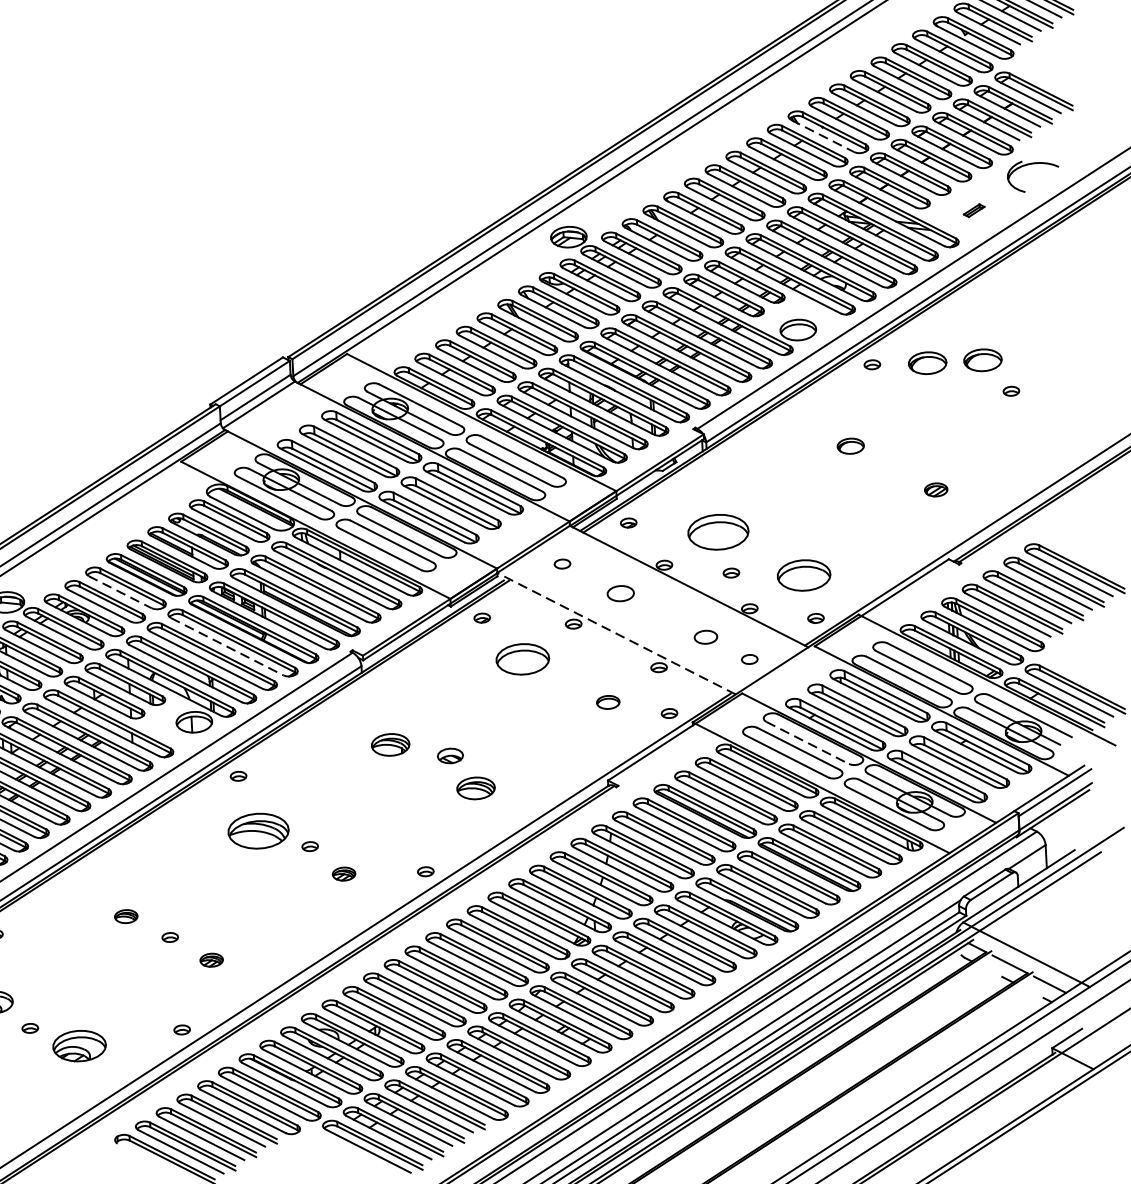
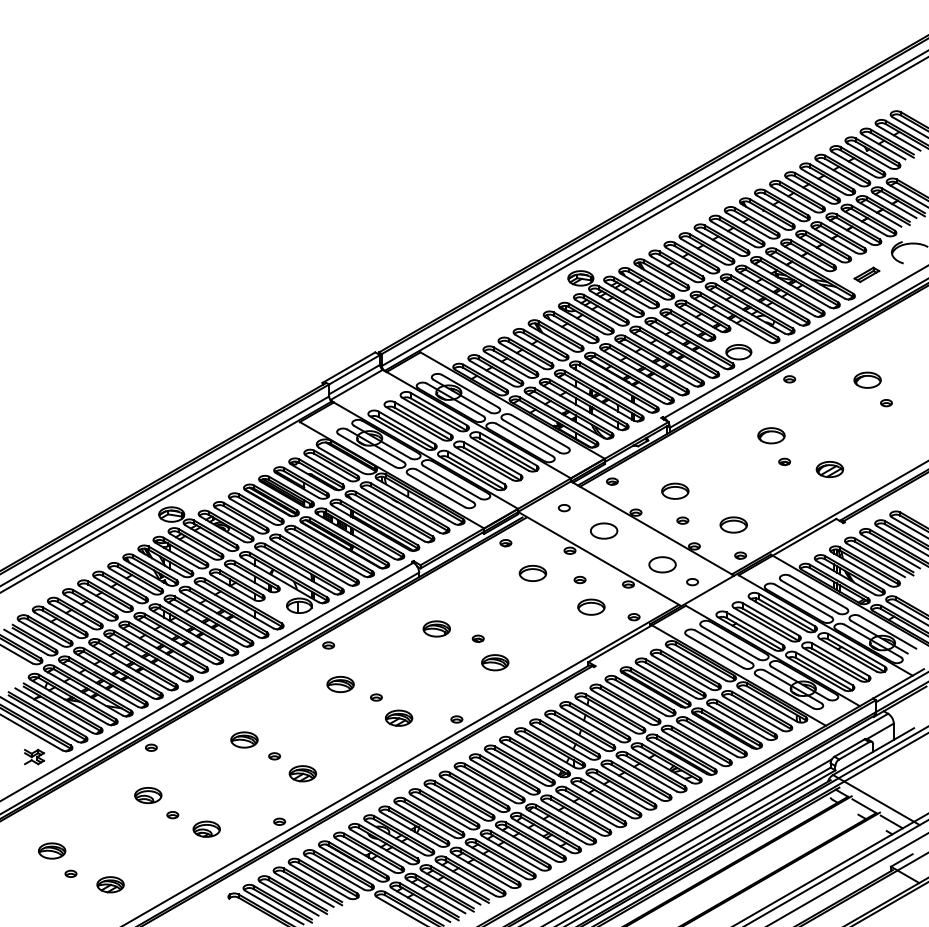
line: (823, 135) -> (763, 216), dashed -> solid
part: (973, 210) -> (866, 274), size x1.67
part: (927, 362) -> (828, 379), removed
part: (850, 445) -> (771, 435), size x1.43
part: (871, 481) -> (784, 461), added
part: (935, 489) -> (829, 469), size x1.67
part: (718, 530) -> (675, 490), size x0.62
part: (803, 574) -> (733, 524), size x0.71
line: (120, 592) -> (252, 511), dashed -> solid
part: (621, 592) -> (604, 530), size x1.43
line: (616, 632) -> (599, 558), dashed -> solid
part: (705, 636) -> (662, 564), size x1.67
line: (227, 647) -> (325, 554), dashed -> solid
part: (522, 657) -> (532, 572), size x0.71
part: (589, 664) -> (579, 579), added
part: (608, 701) -> (591, 606), size x1.67
line: (808, 742) -> (730, 642), dashed -> solid
part: (449, 755) -> (477, 638), size x0.62
part: (258, 829) -> (340, 683), size x0.62
part: (344, 873) -> (399, 717), size x1.67
part: (126, 915) -> (244, 739), size x1.67
part: (211, 959) -> (302, 773), size x1.67
part: (79, 1044) -> (206, 828), size x0.71

